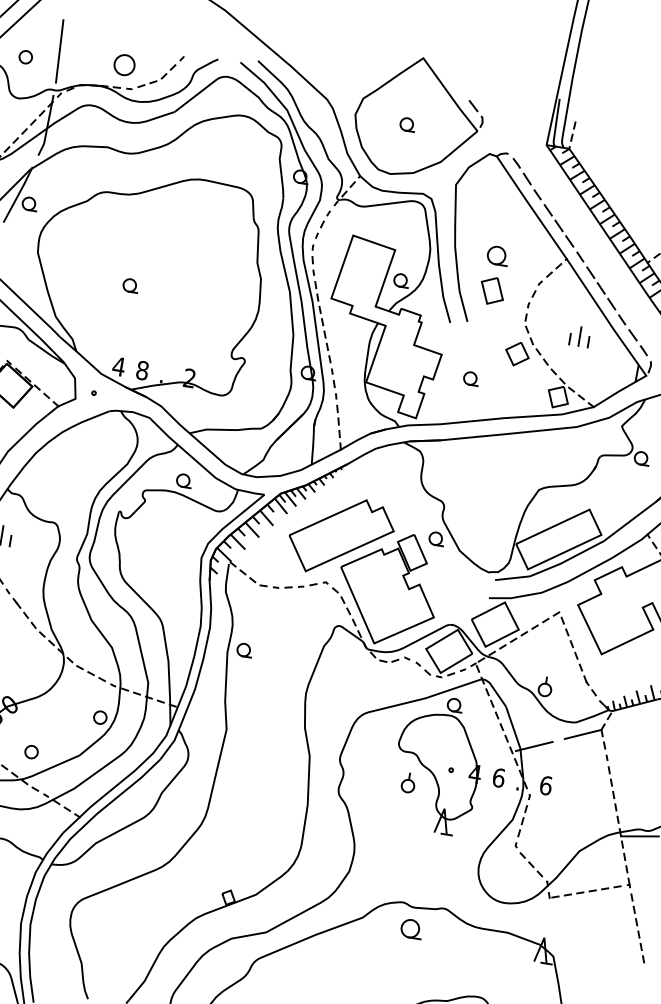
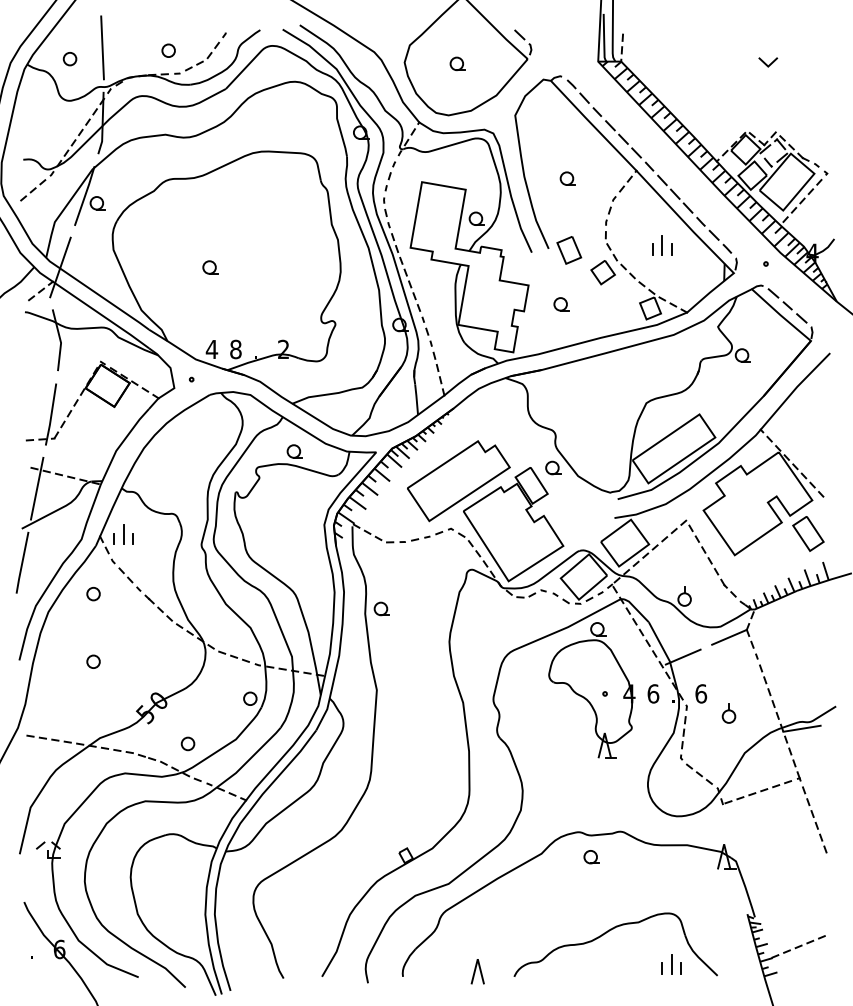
circle: (124, 64) -> (168, 50), size x0.62
part: (497, 255) -> (567, 178), size x0.71
part: (492, 291) -> (569, 250), moved
part: (407, 782) -> (728, 713), moved
part: (411, 929) -> (591, 857), size x0.71

